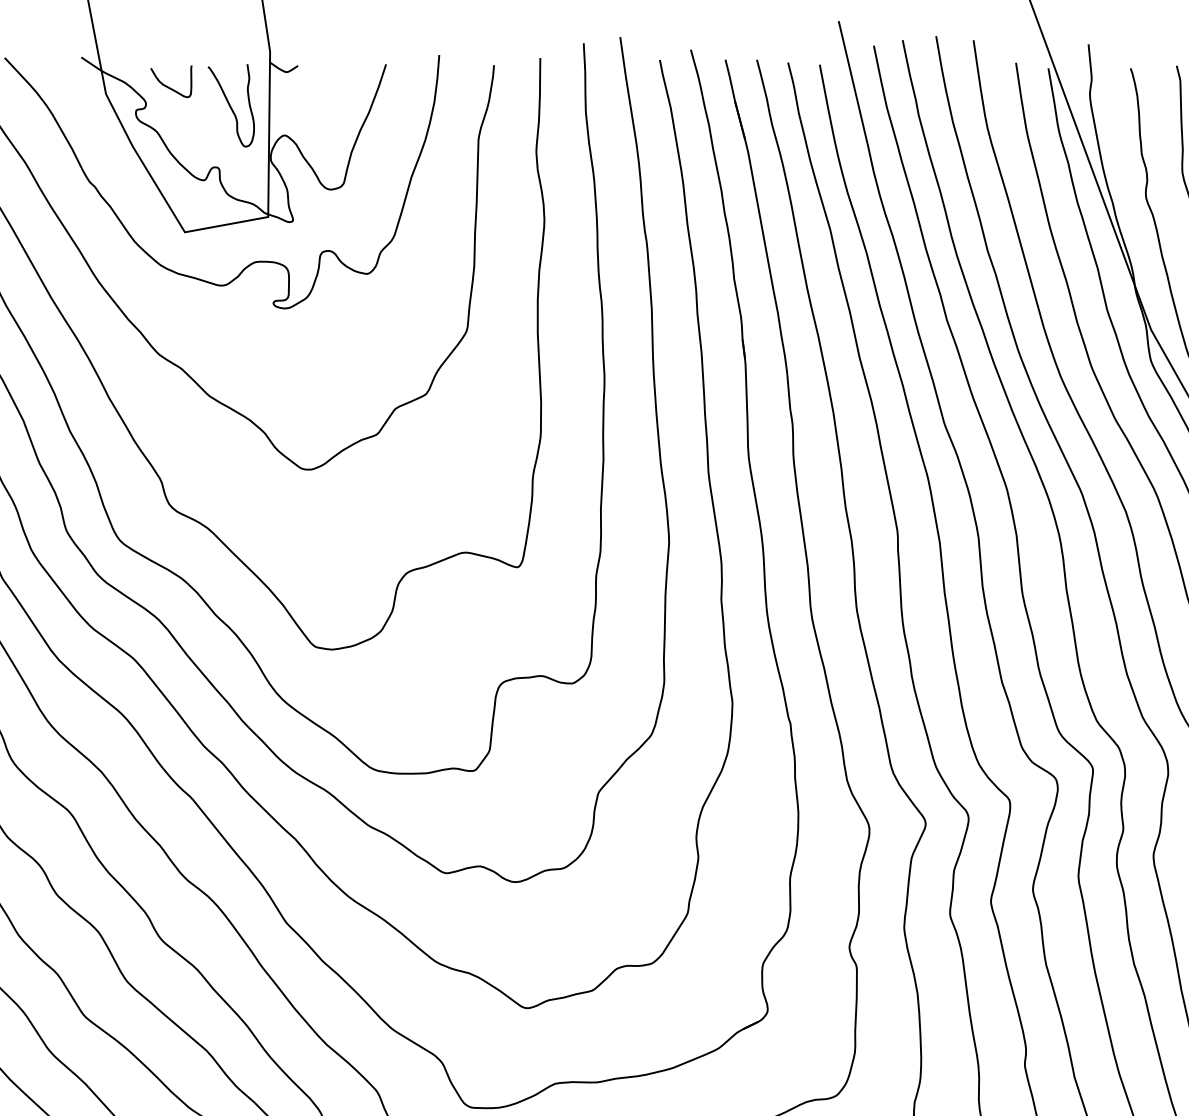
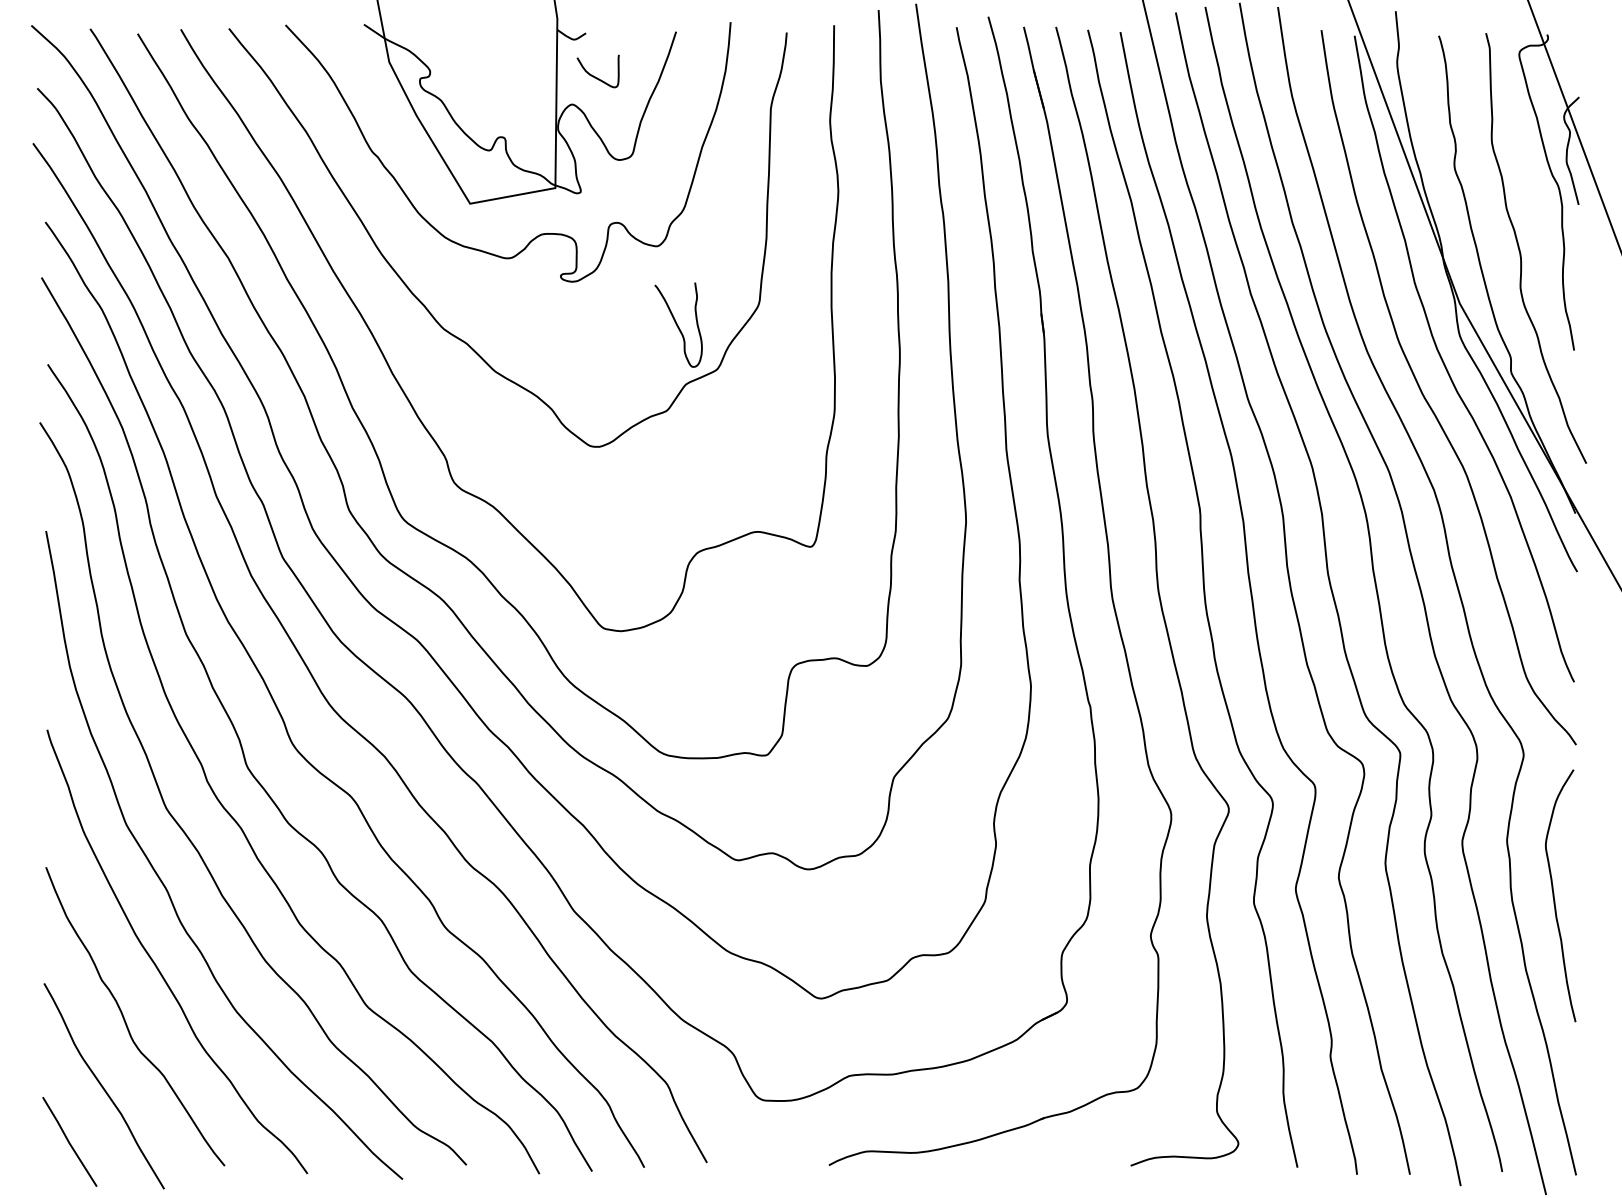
curve: (168, 86) -> (595, 76), moved
curve: (230, 105) -> (677, 324), moved

